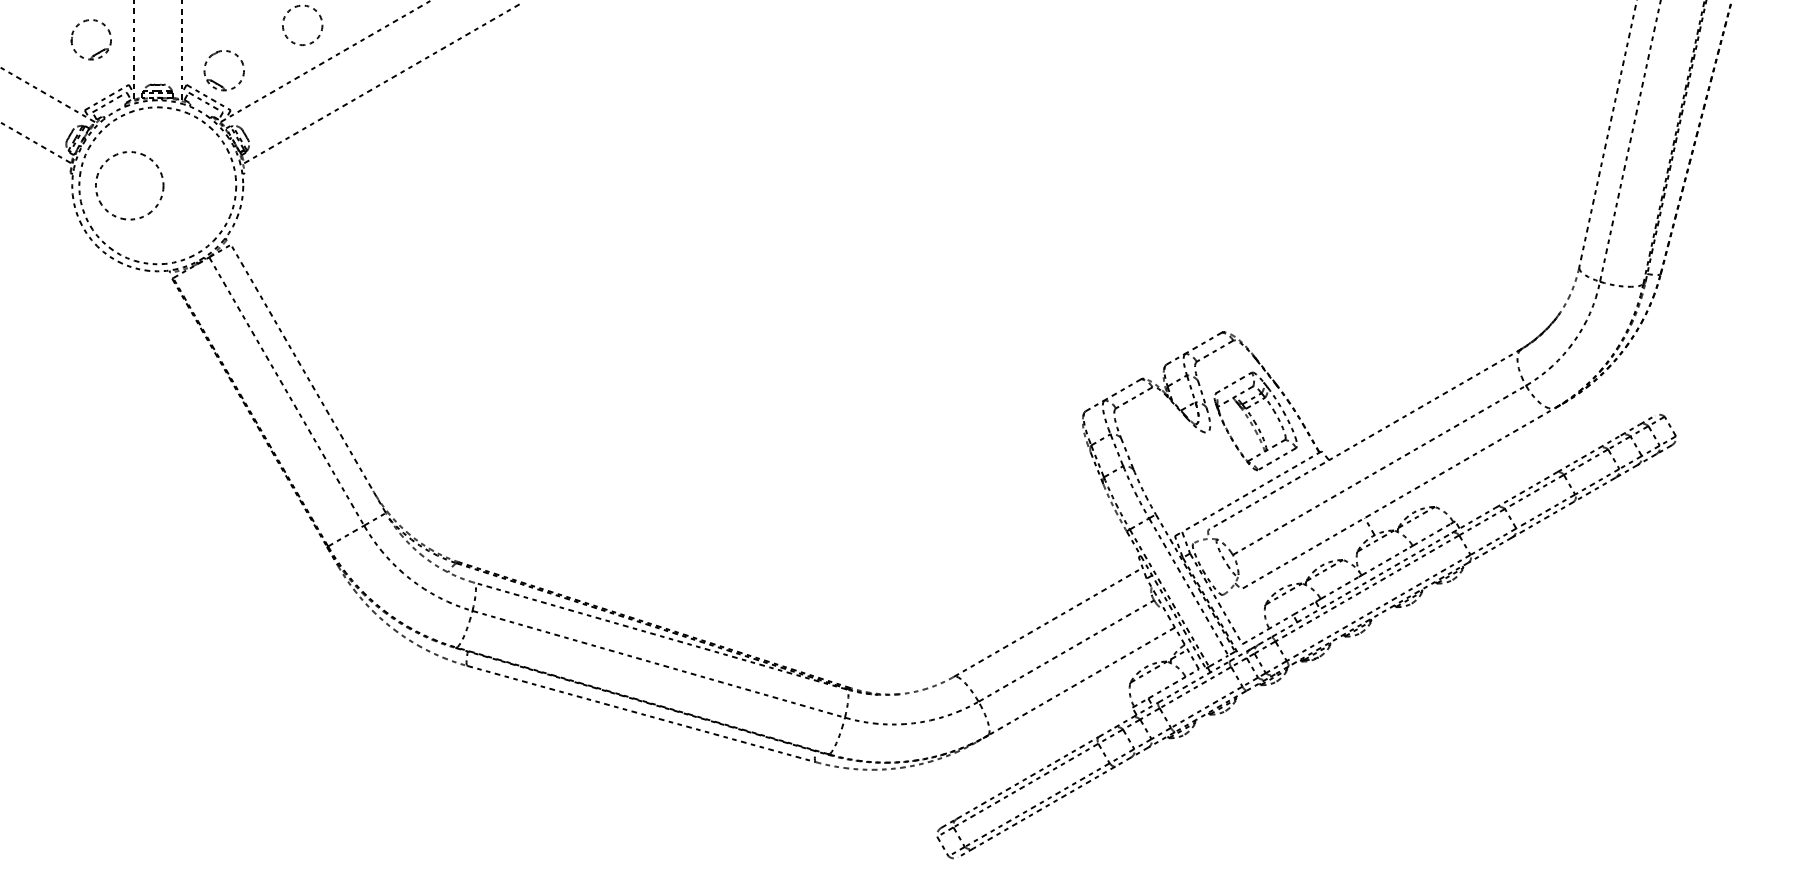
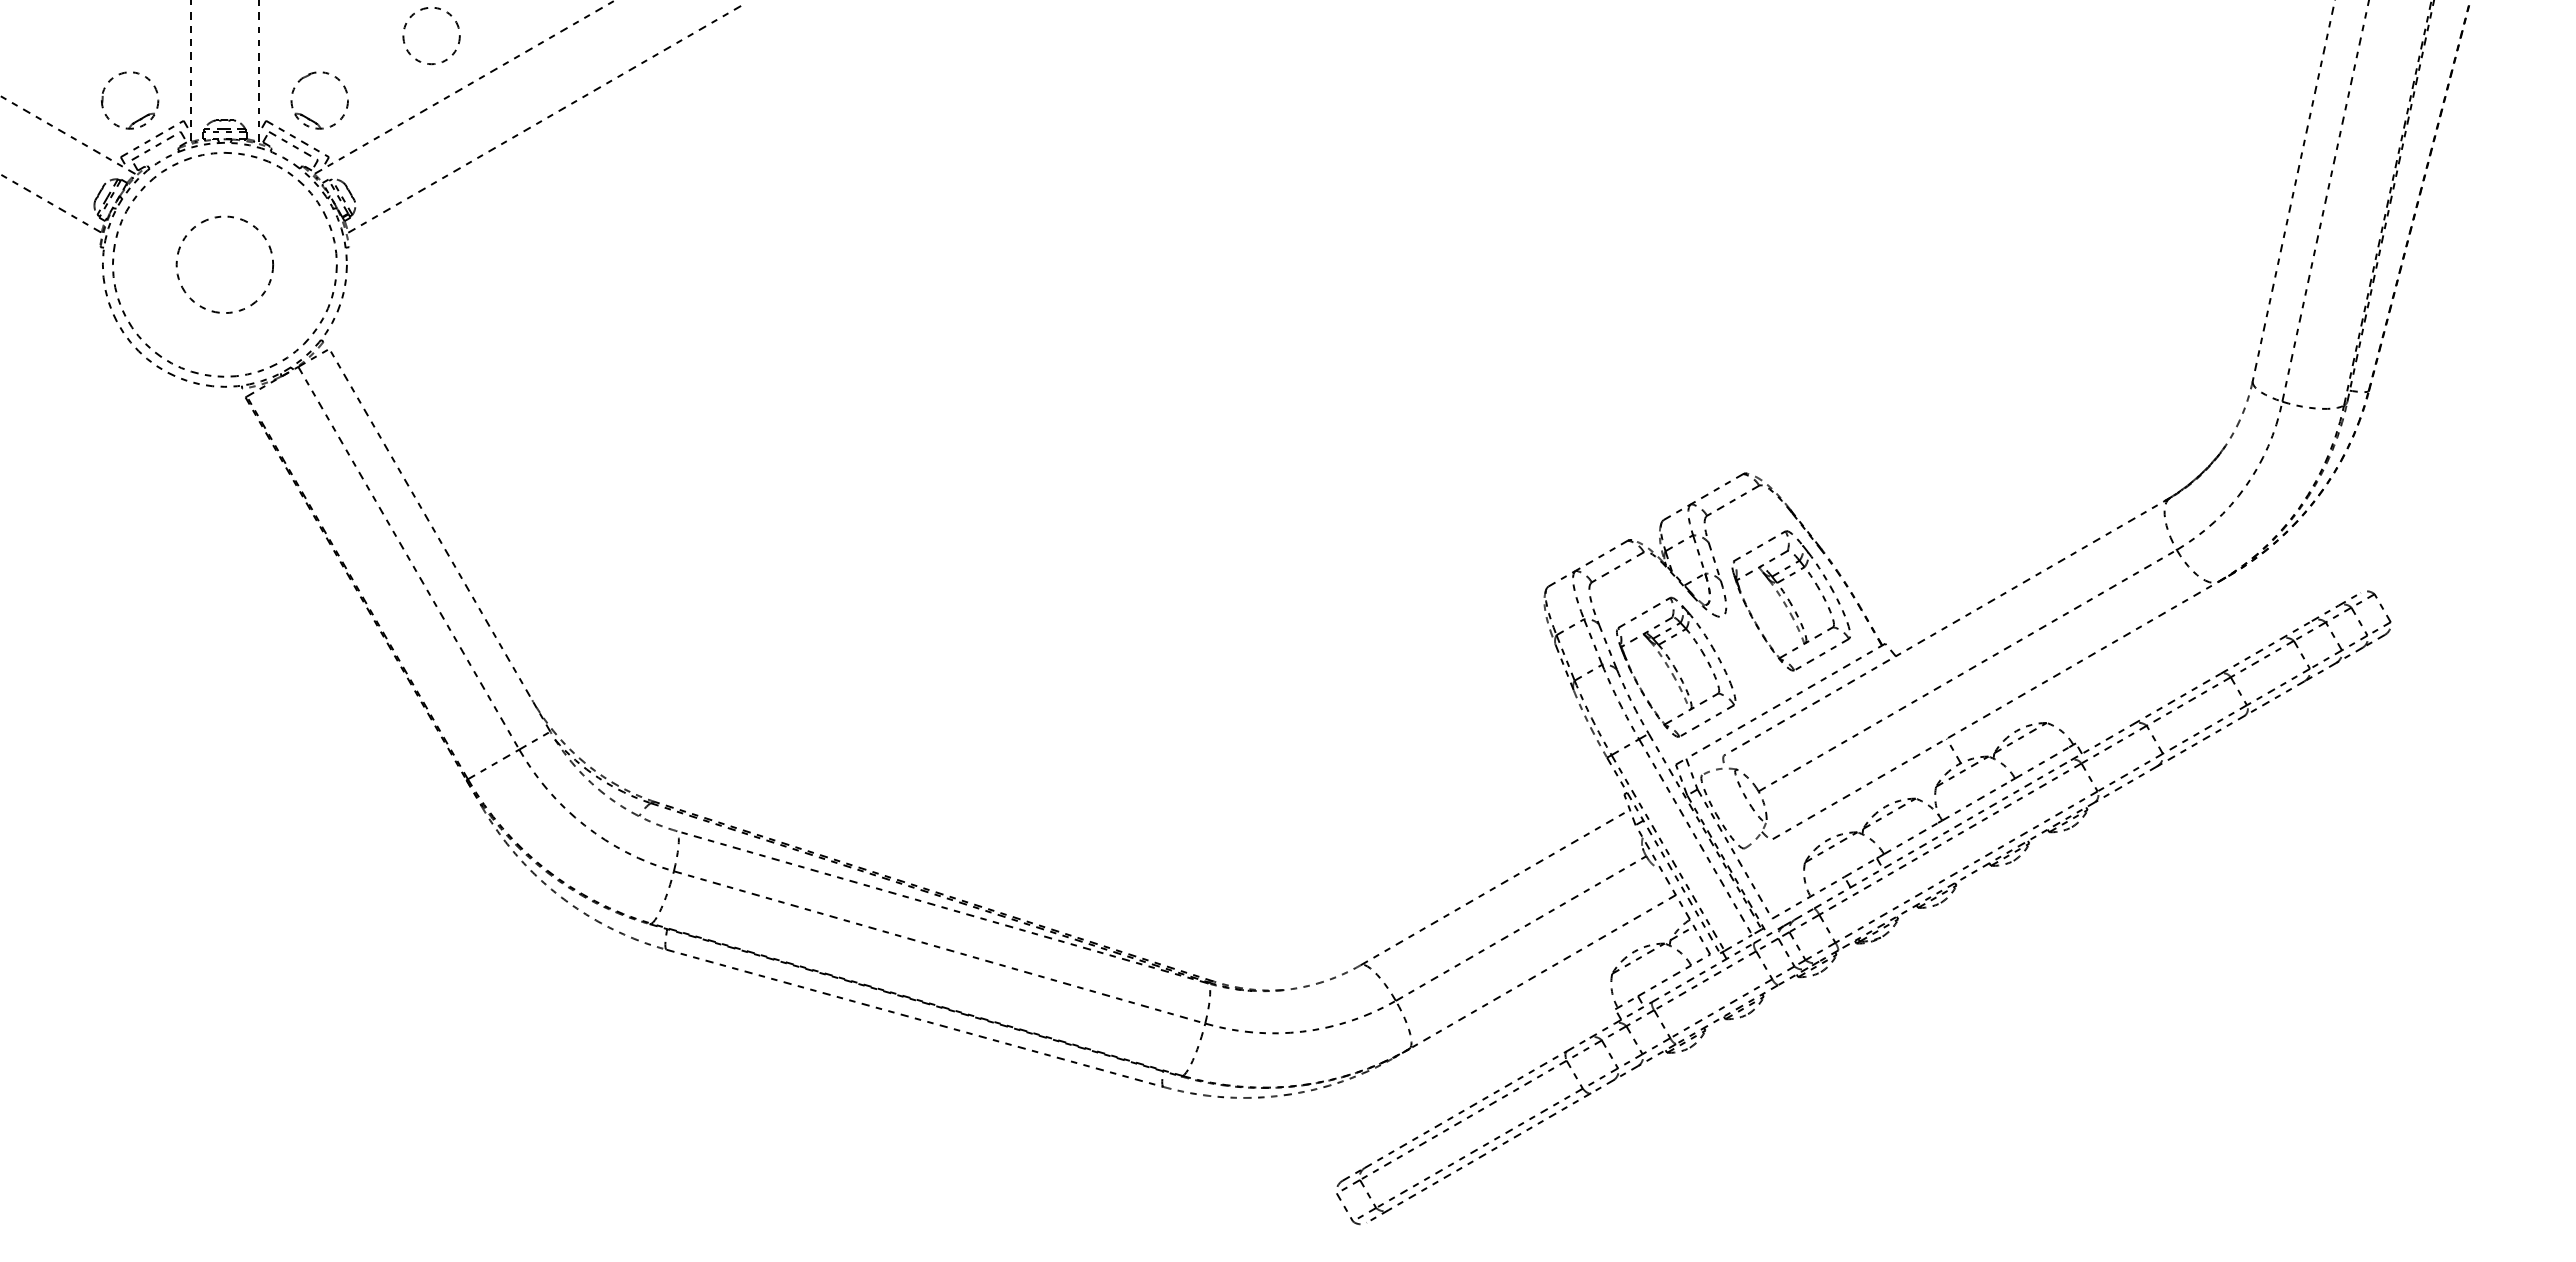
part: (97, 52) -> (139, 118), moved
circle: (129, 185) -> (224, 264), moved
part: (1175, 467) -> (1676, 666), added

